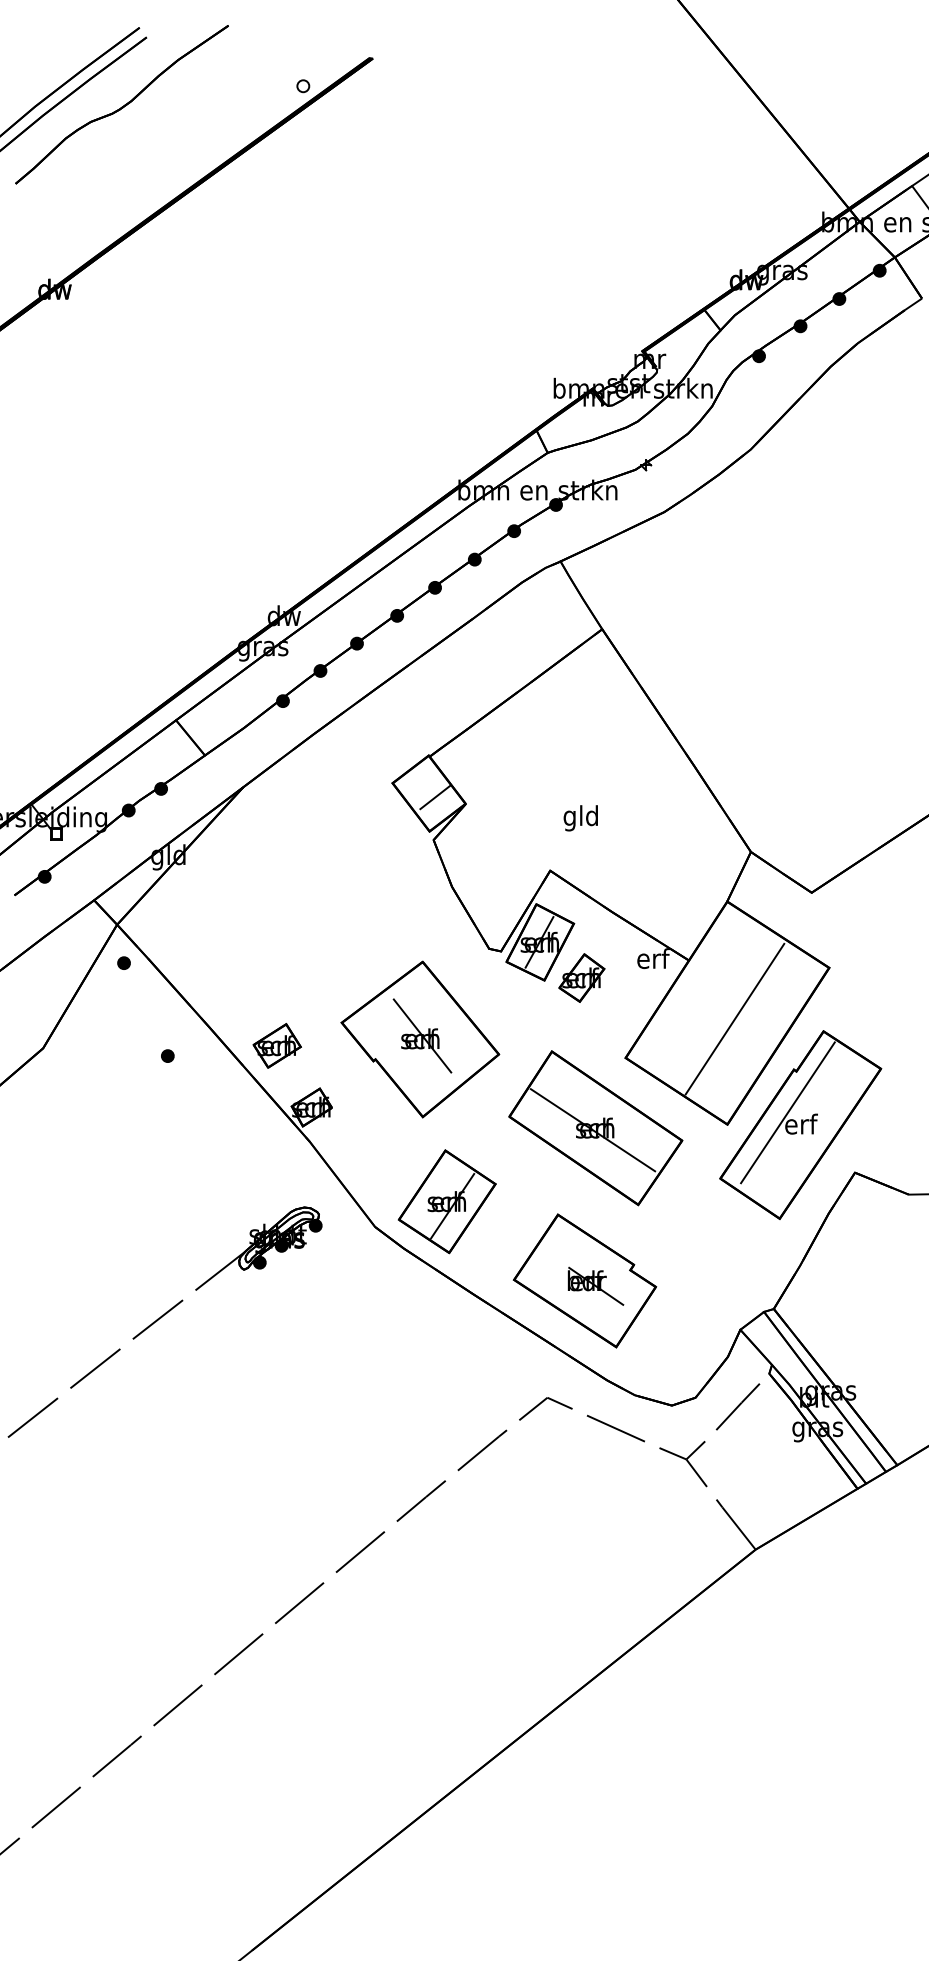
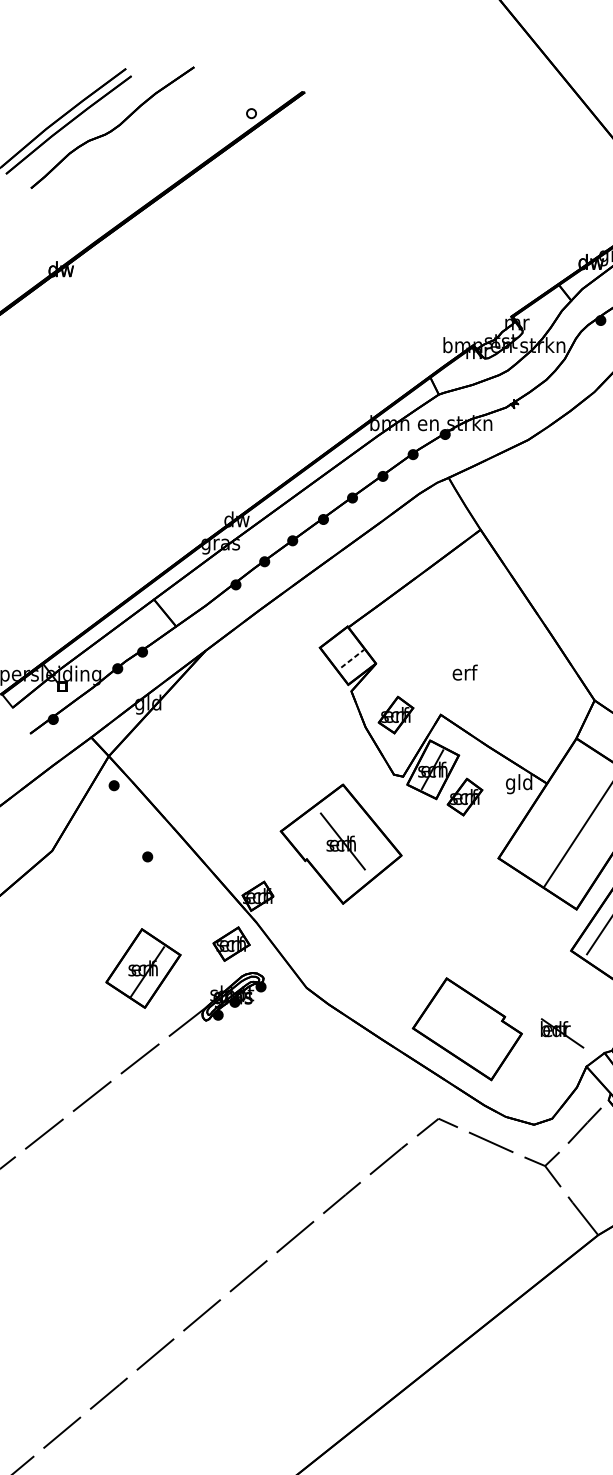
line: (435, 797) -> (352, 658), solid -> dashed
text: (580, 818) -> (463, 674), gld -> erf
part: (491, 870) -> (395, 714), added
text: (652, 961) -> (519, 784), erf -> gld
part: (276, 1045) -> (230, 943), moved
part: (595, 1128) -> (475, 912), removed
part: (446, 1201) -> (142, 968), moved
part: (595, 1285) -> (562, 1032), moved

